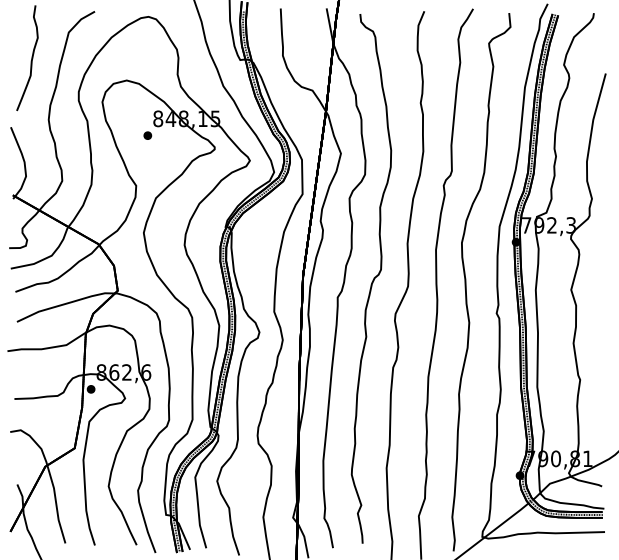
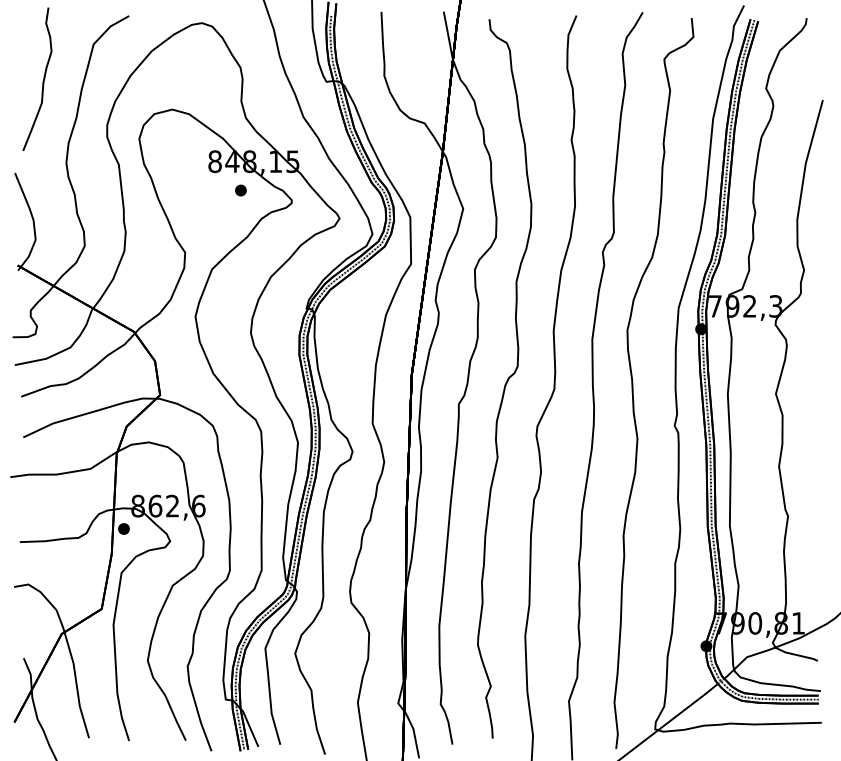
part: (147, 135) -> (240, 190), moved

